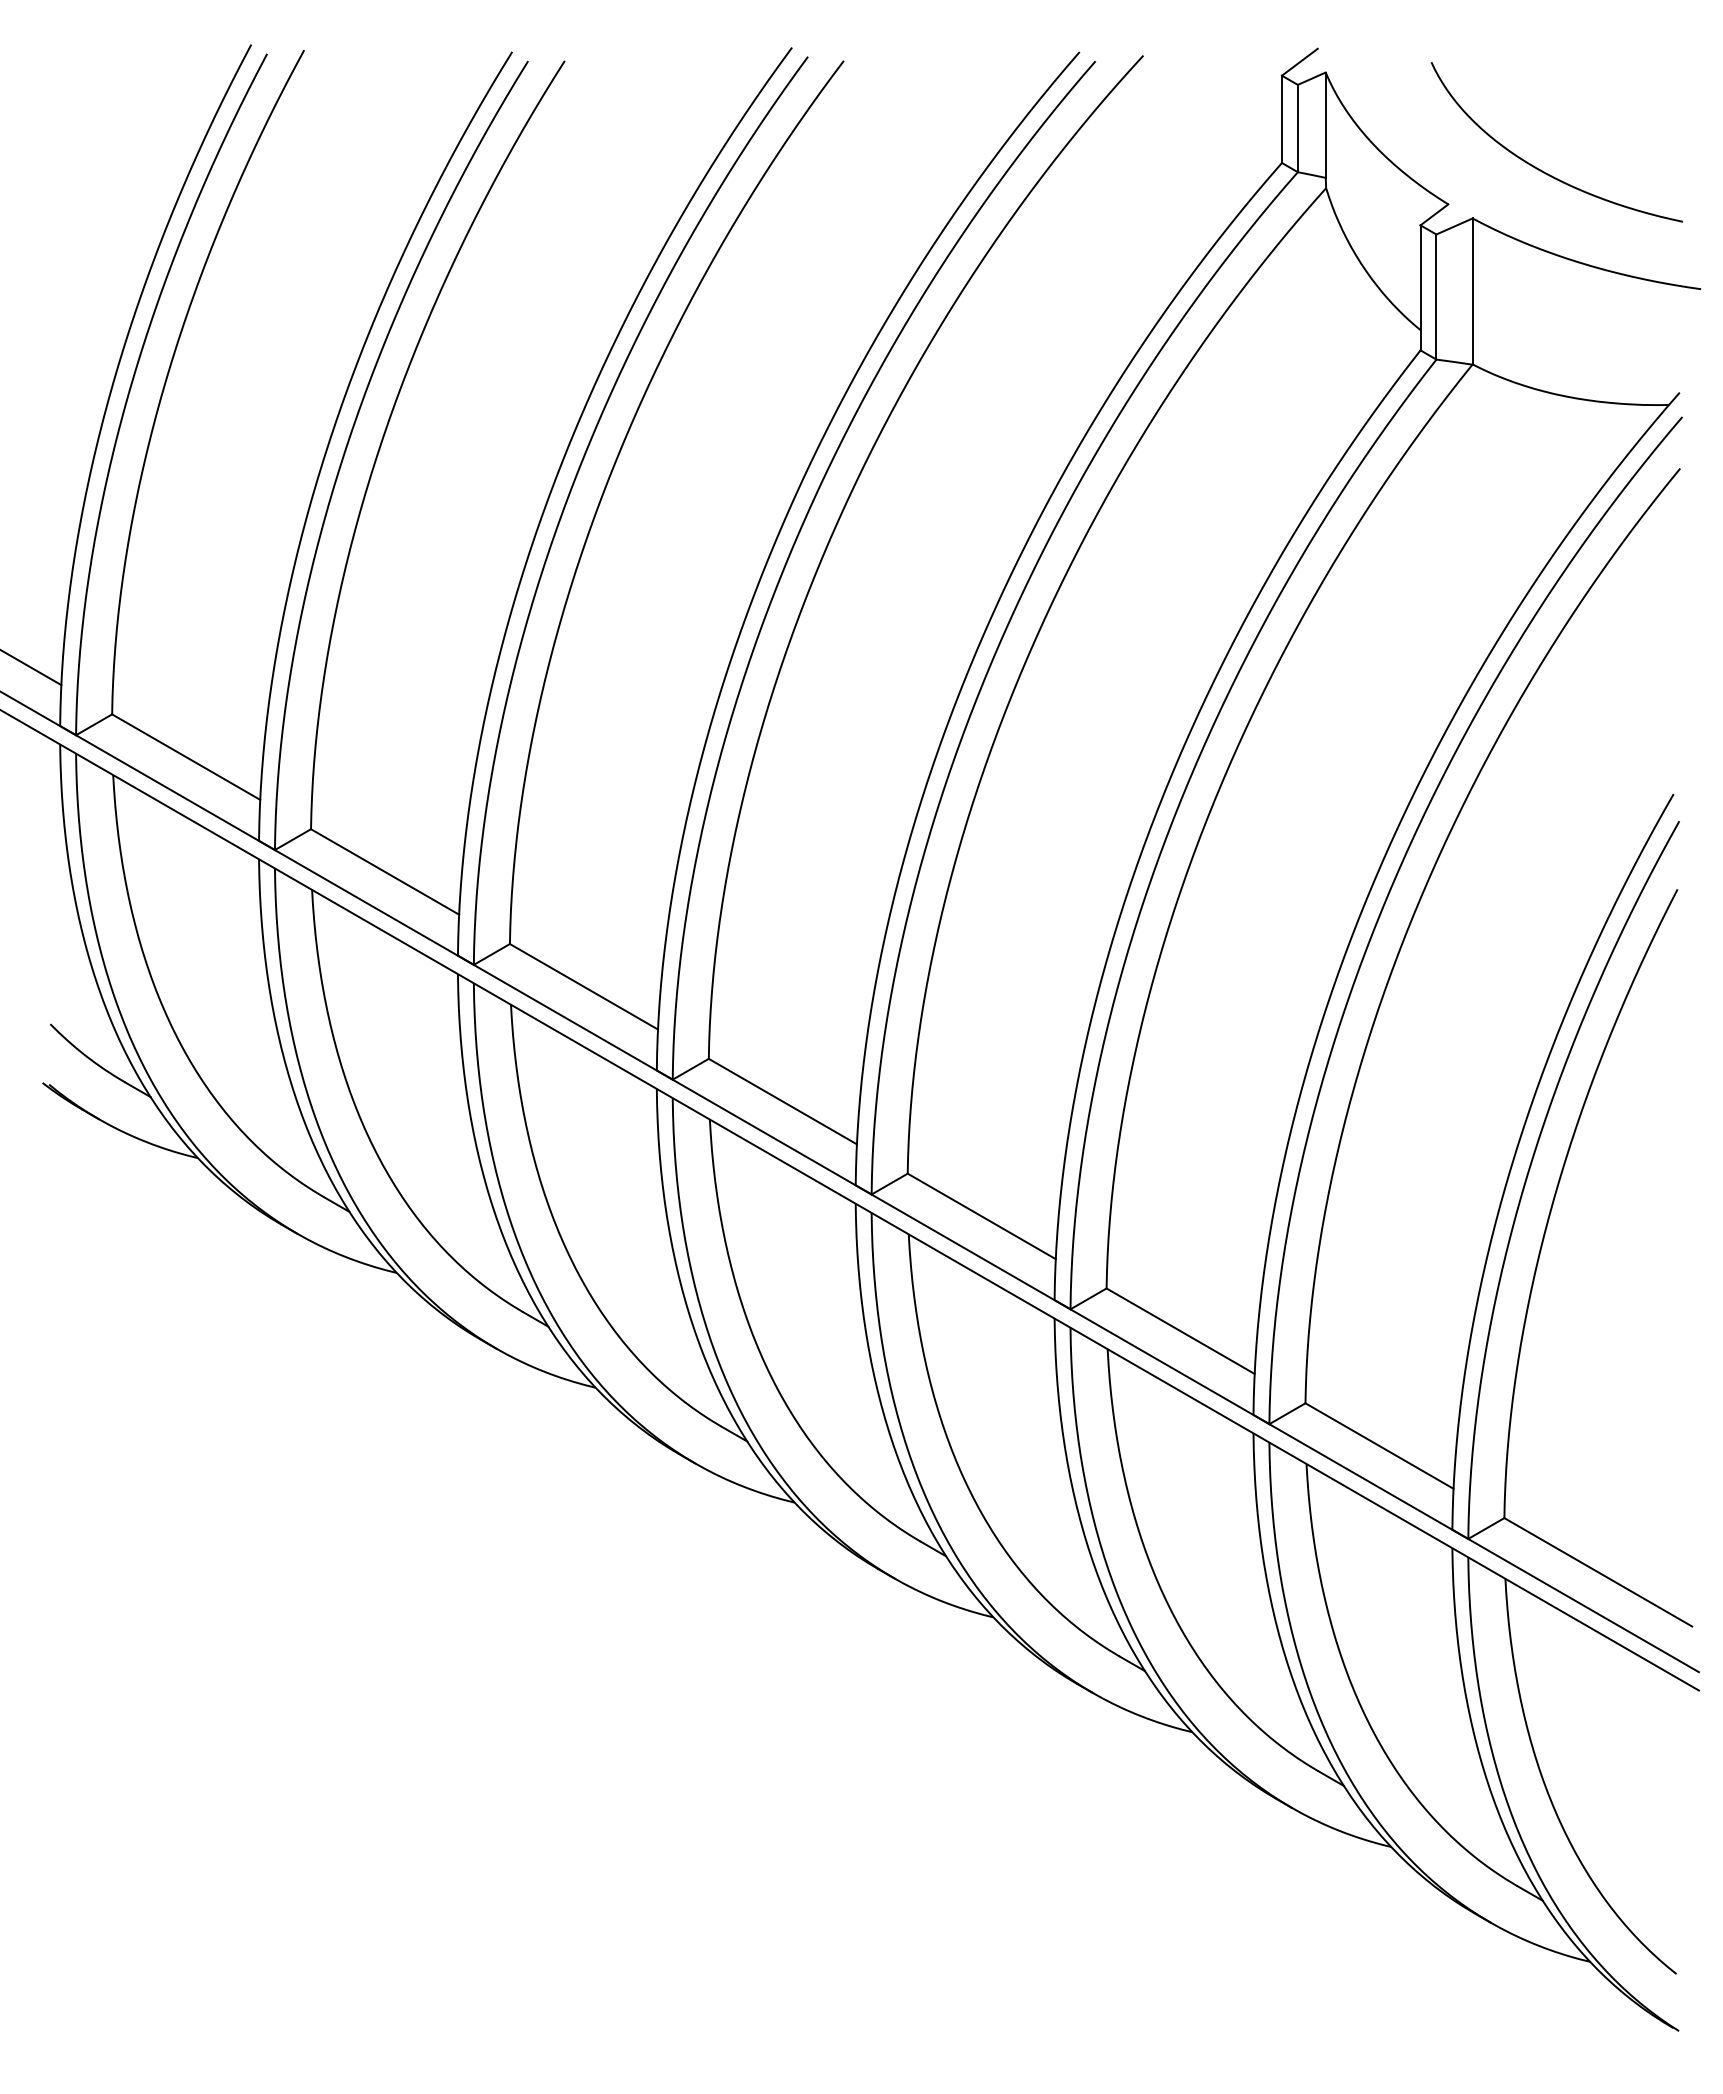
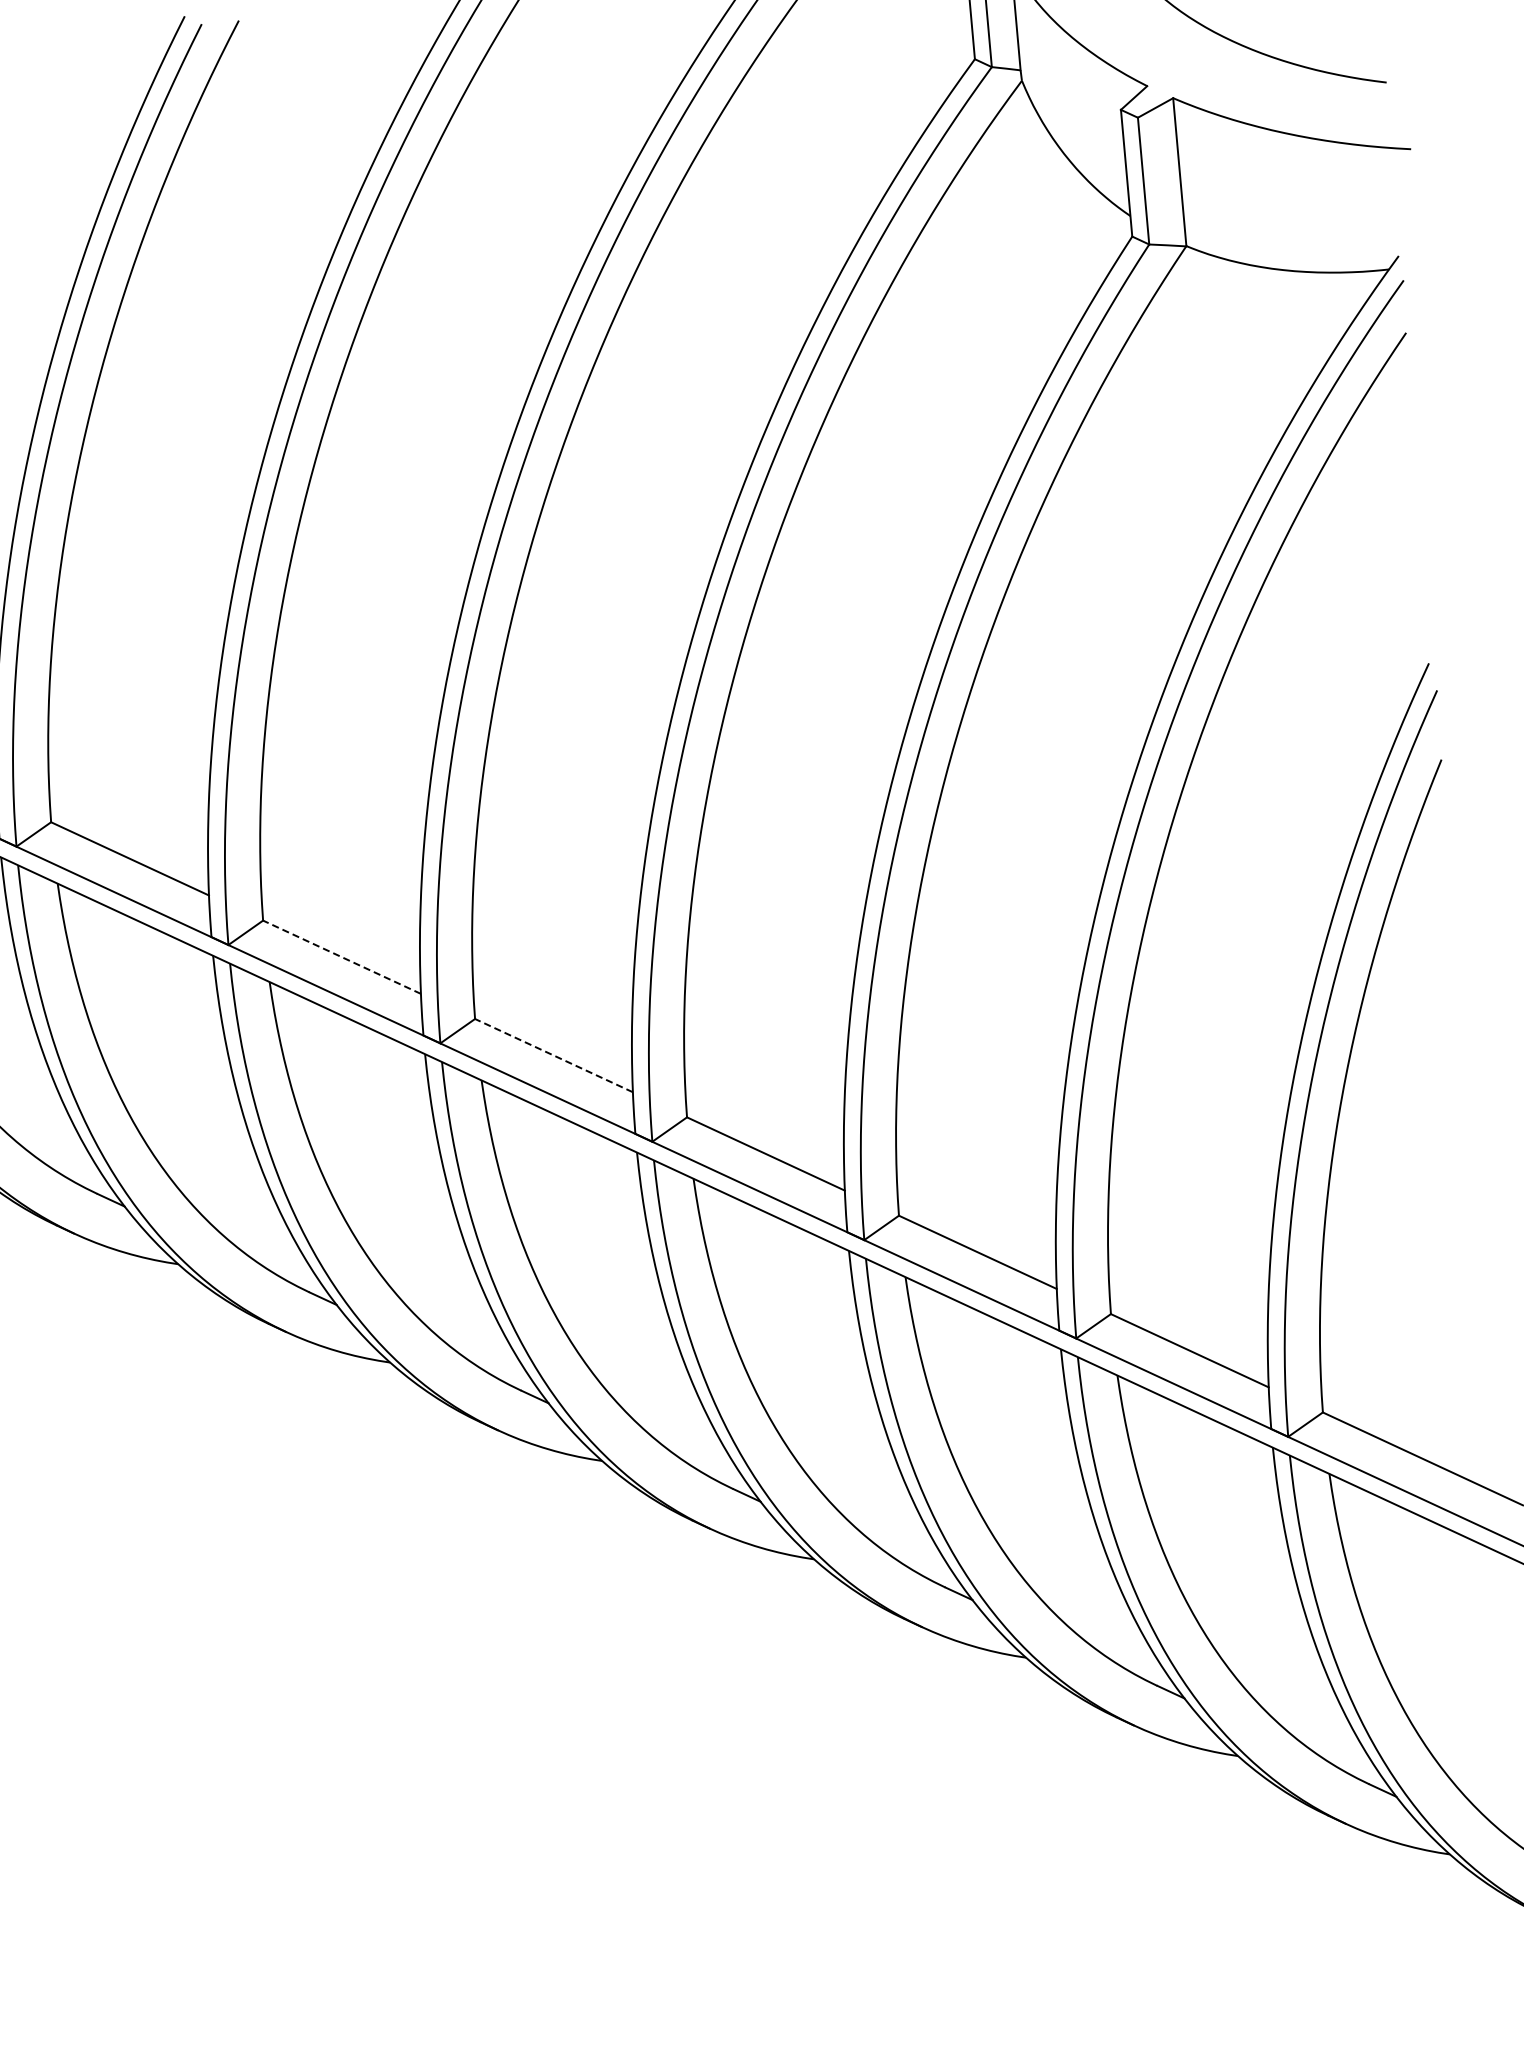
line: (583, 986) -> (341, 957), solid -> dashed
line: (782, 1101) -> (553, 1055), solid -> dashed

